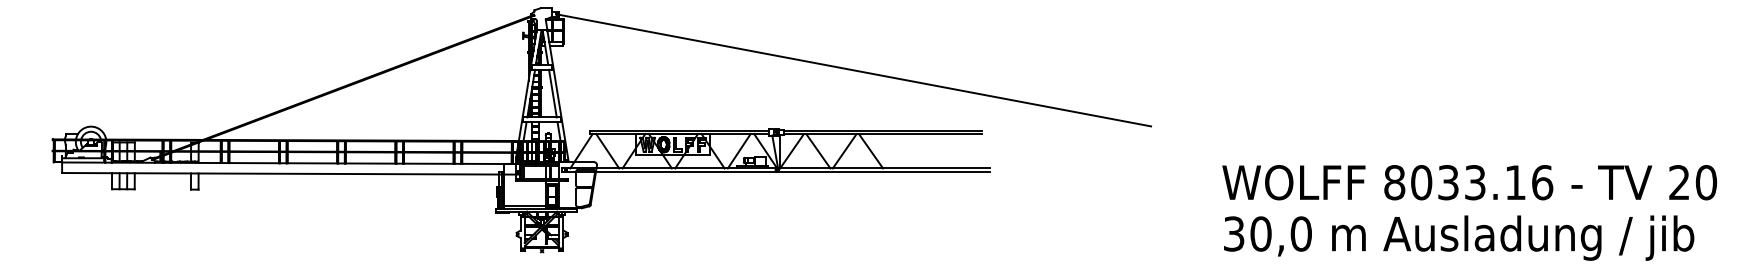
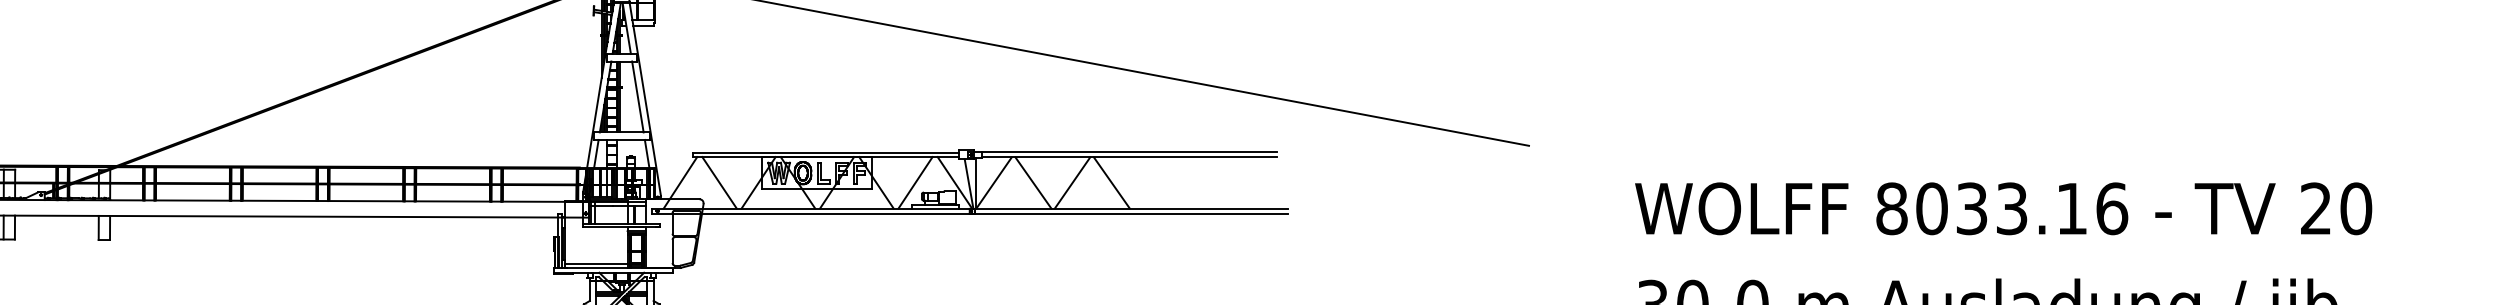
text: (1469, 182) -> (2003, 208), moved

